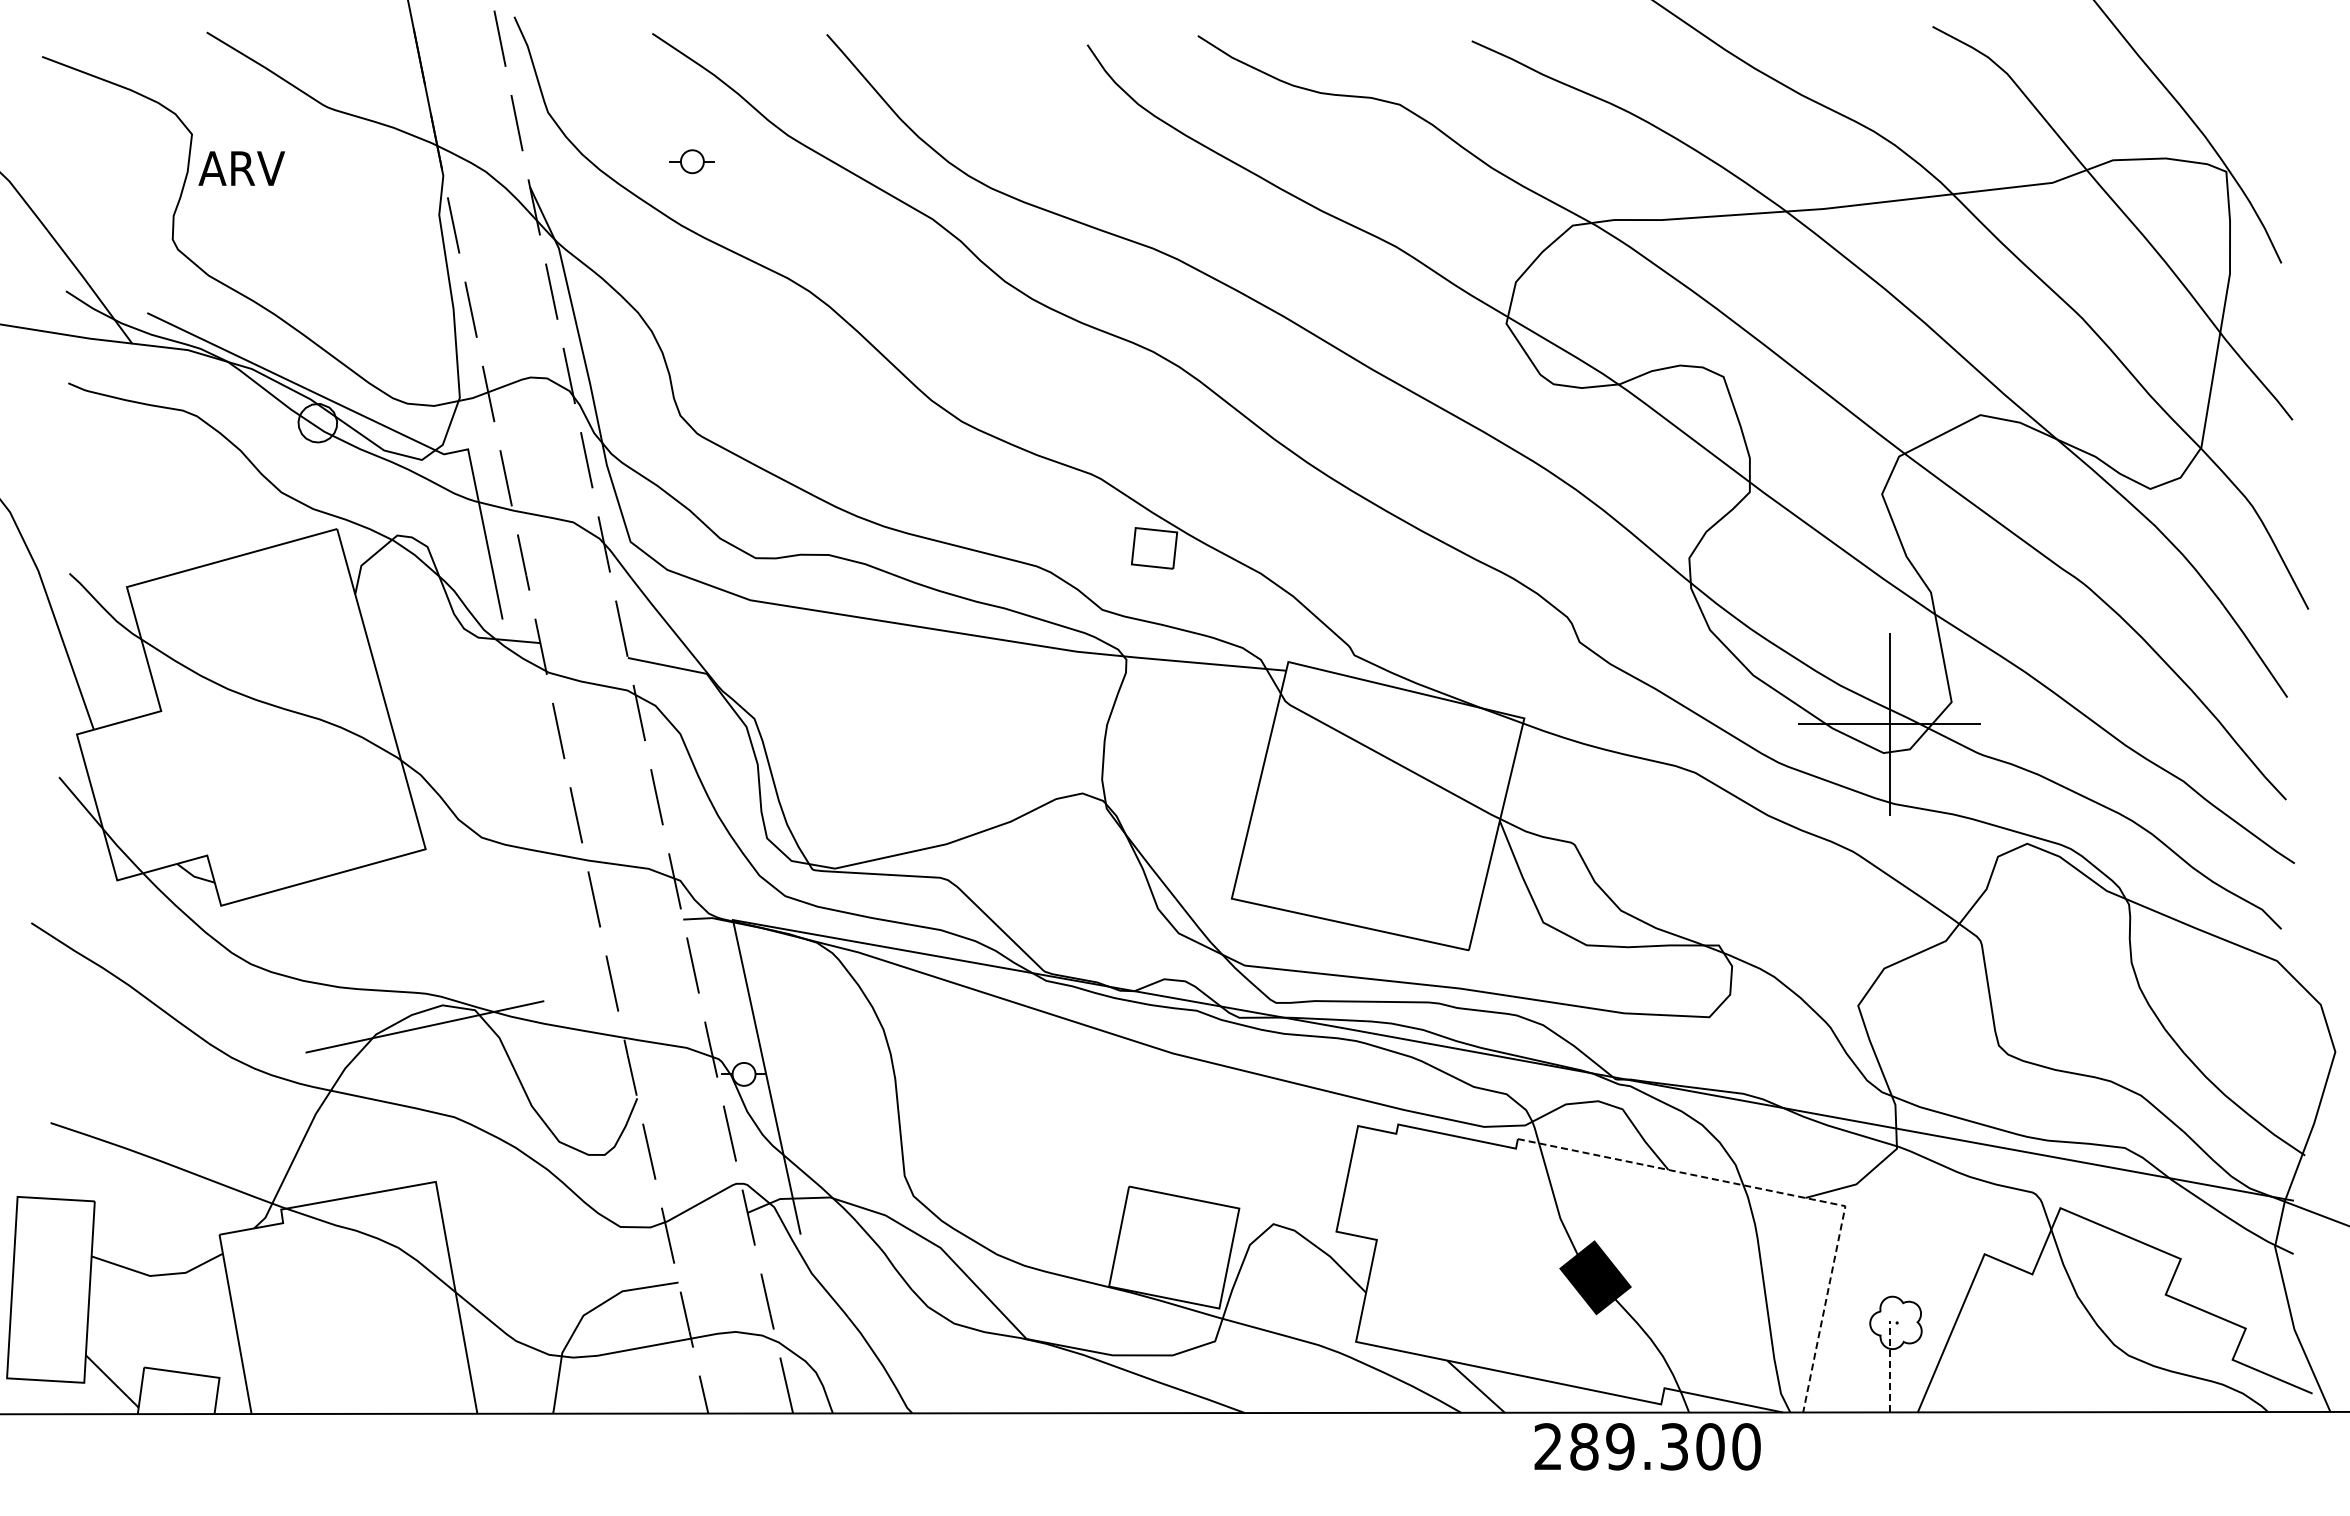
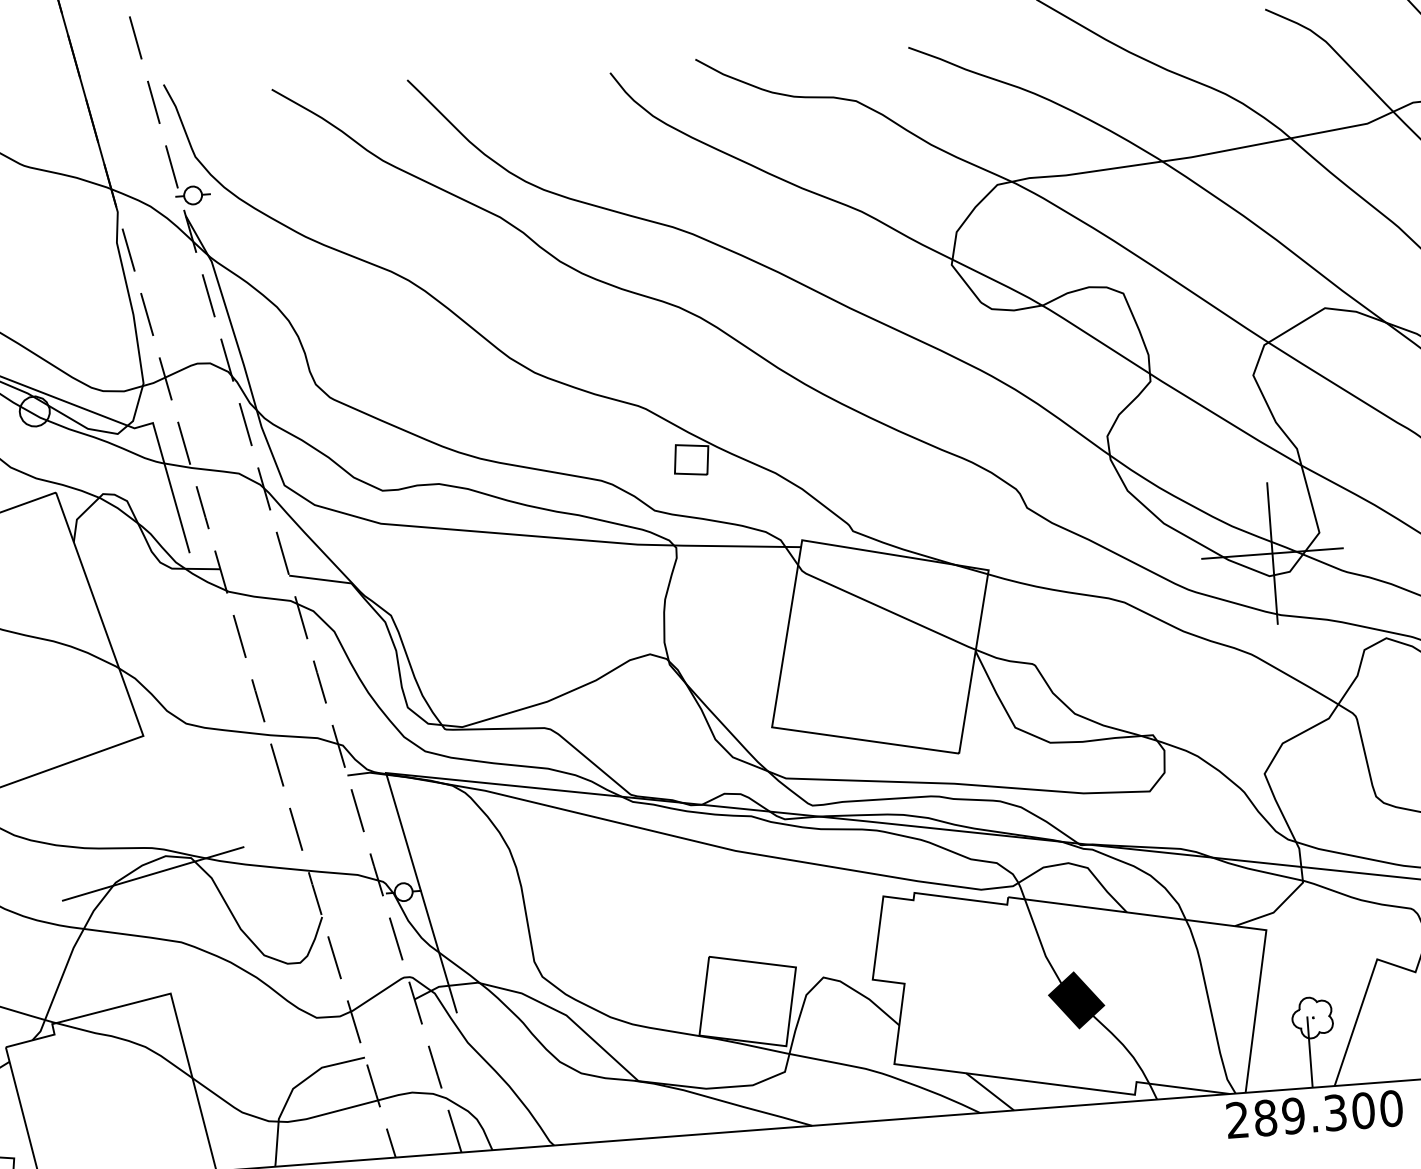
part: (691, 161) -> (192, 195), moved
line: (1785, 1193) -> (1219, 923), dashed -> solid
line: (1889, 1366) -> (1309, 1052), dashed -> solid
text: (1647, 1446) -> (1314, 1114), moved

